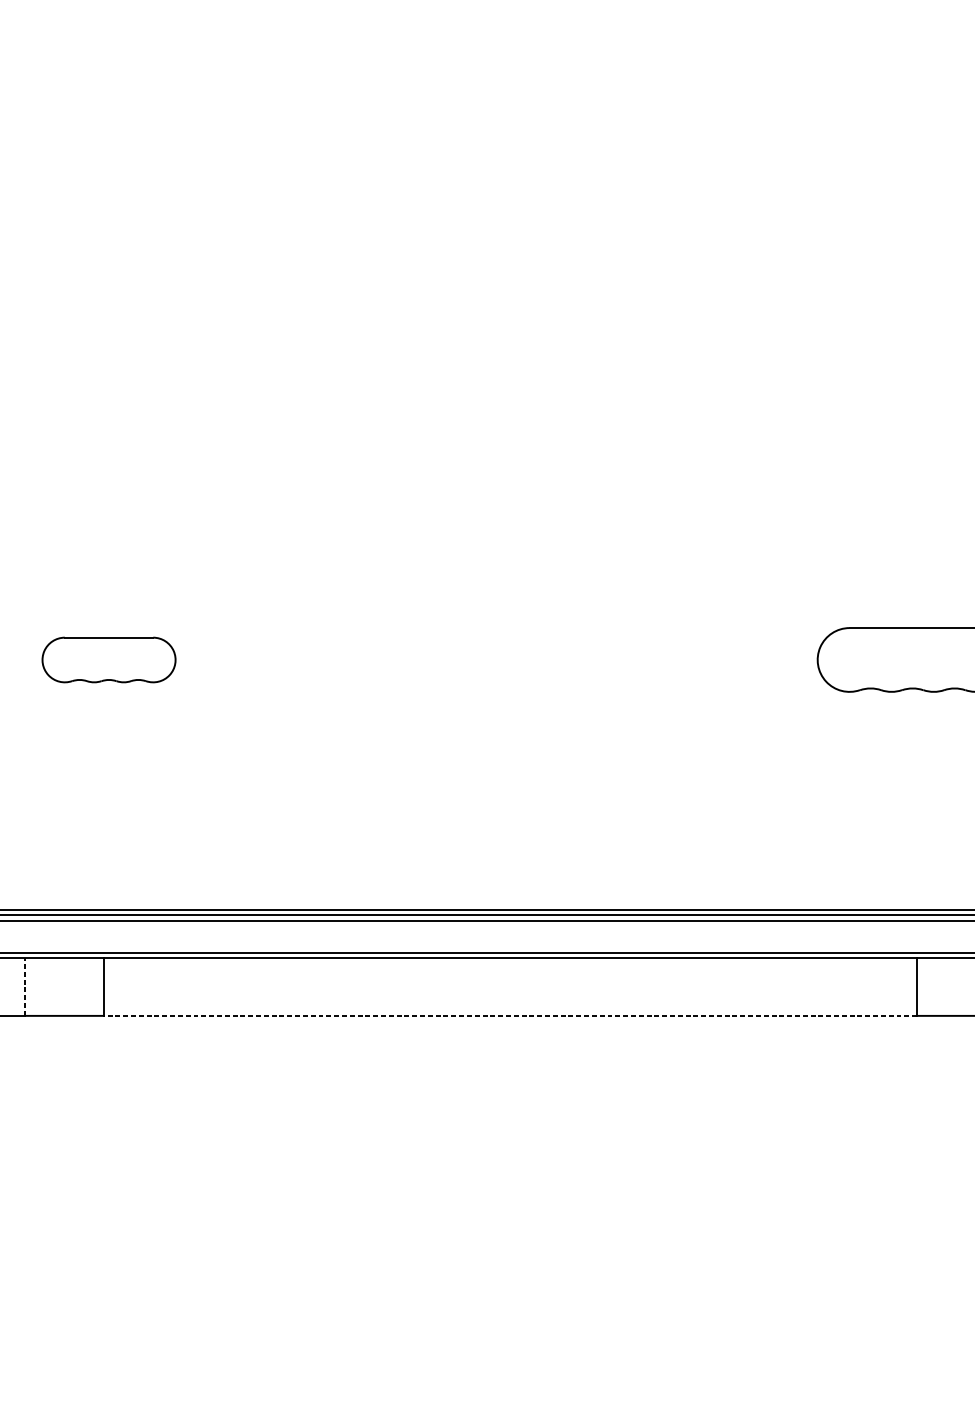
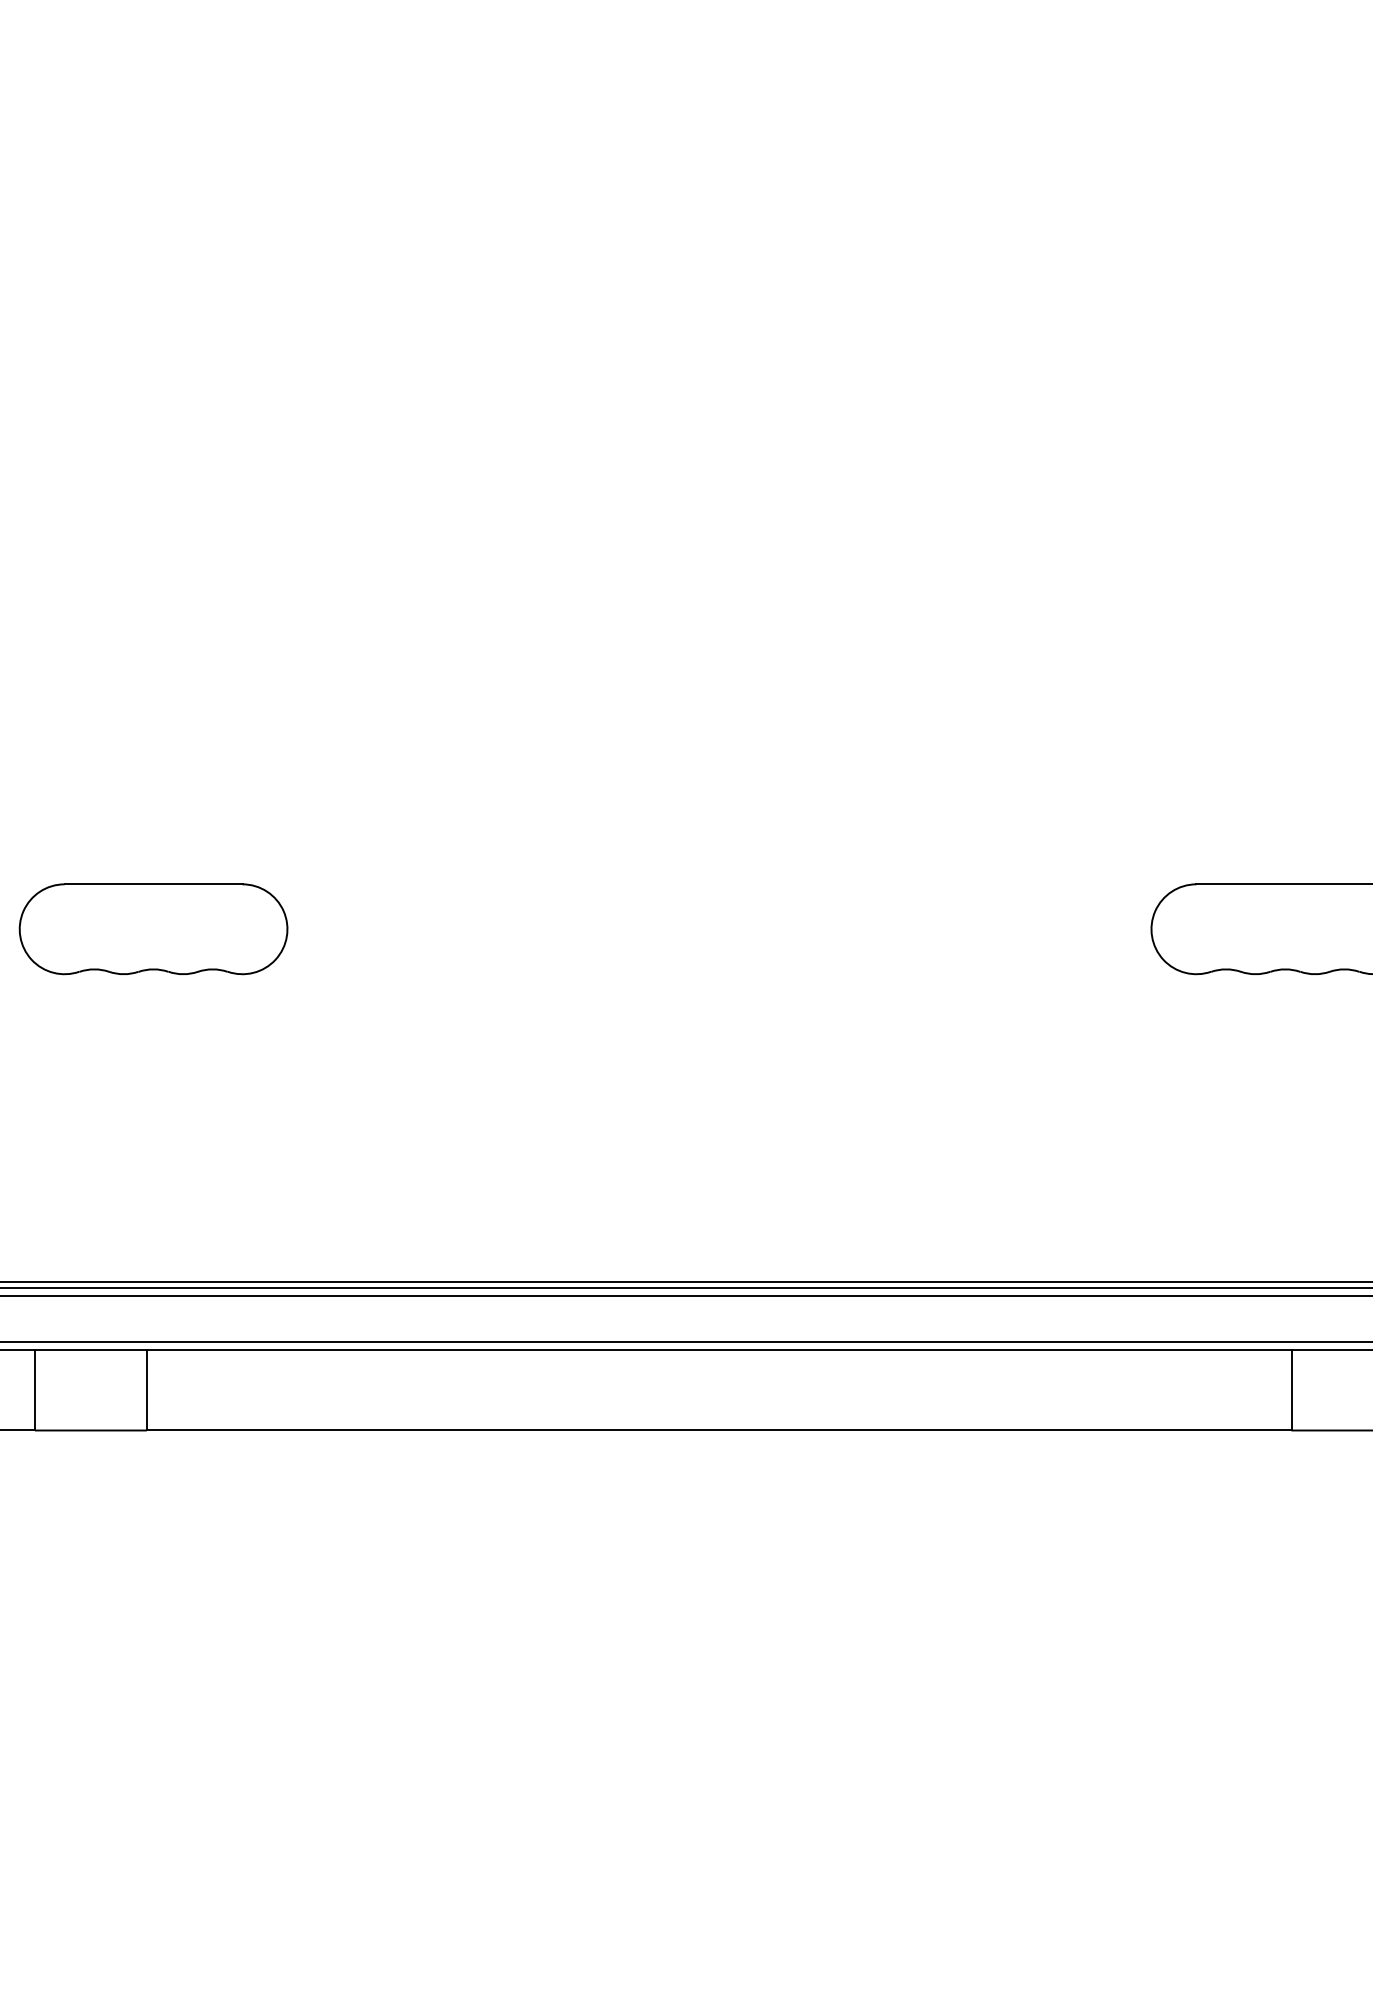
part: (109, 660) -> (153, 929), size x1.43
line: (24, 986) -> (34, 1389), dashed -> solid
line: (510, 1015) -> (718, 1430), dashed -> solid

